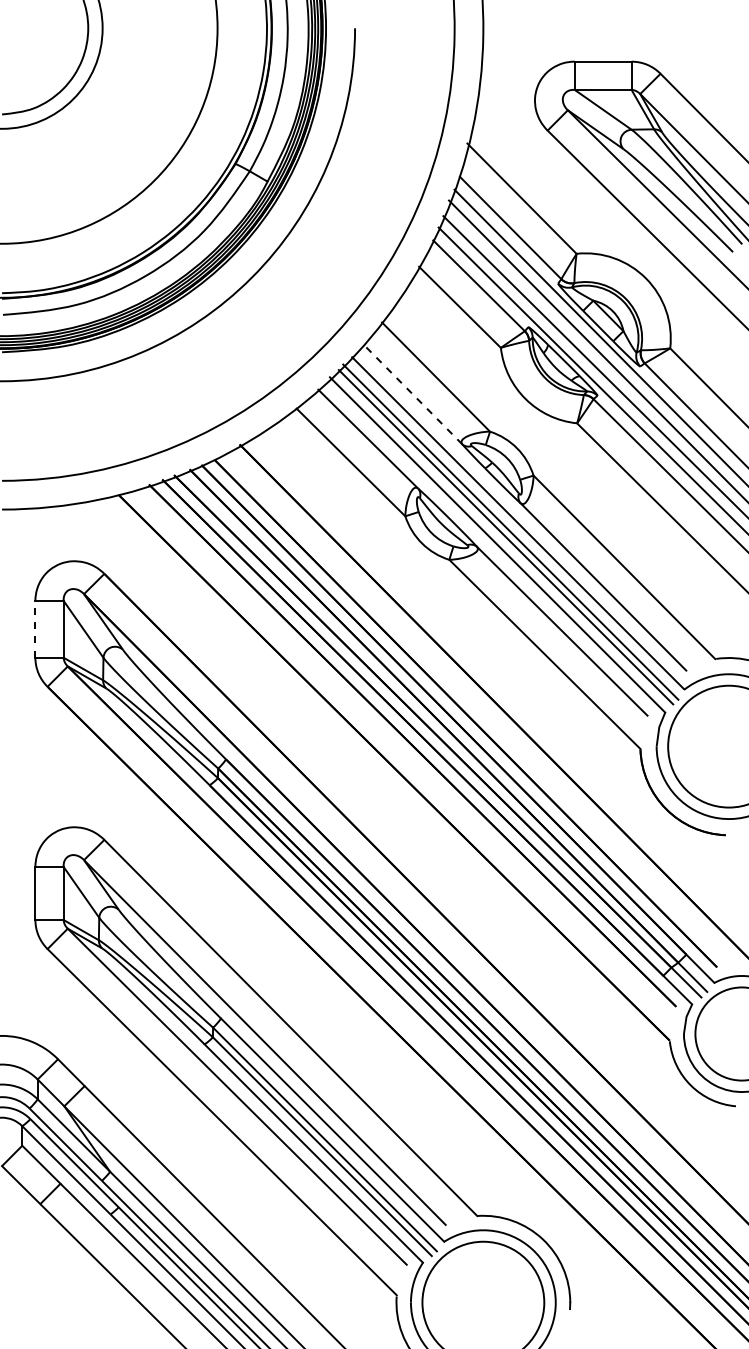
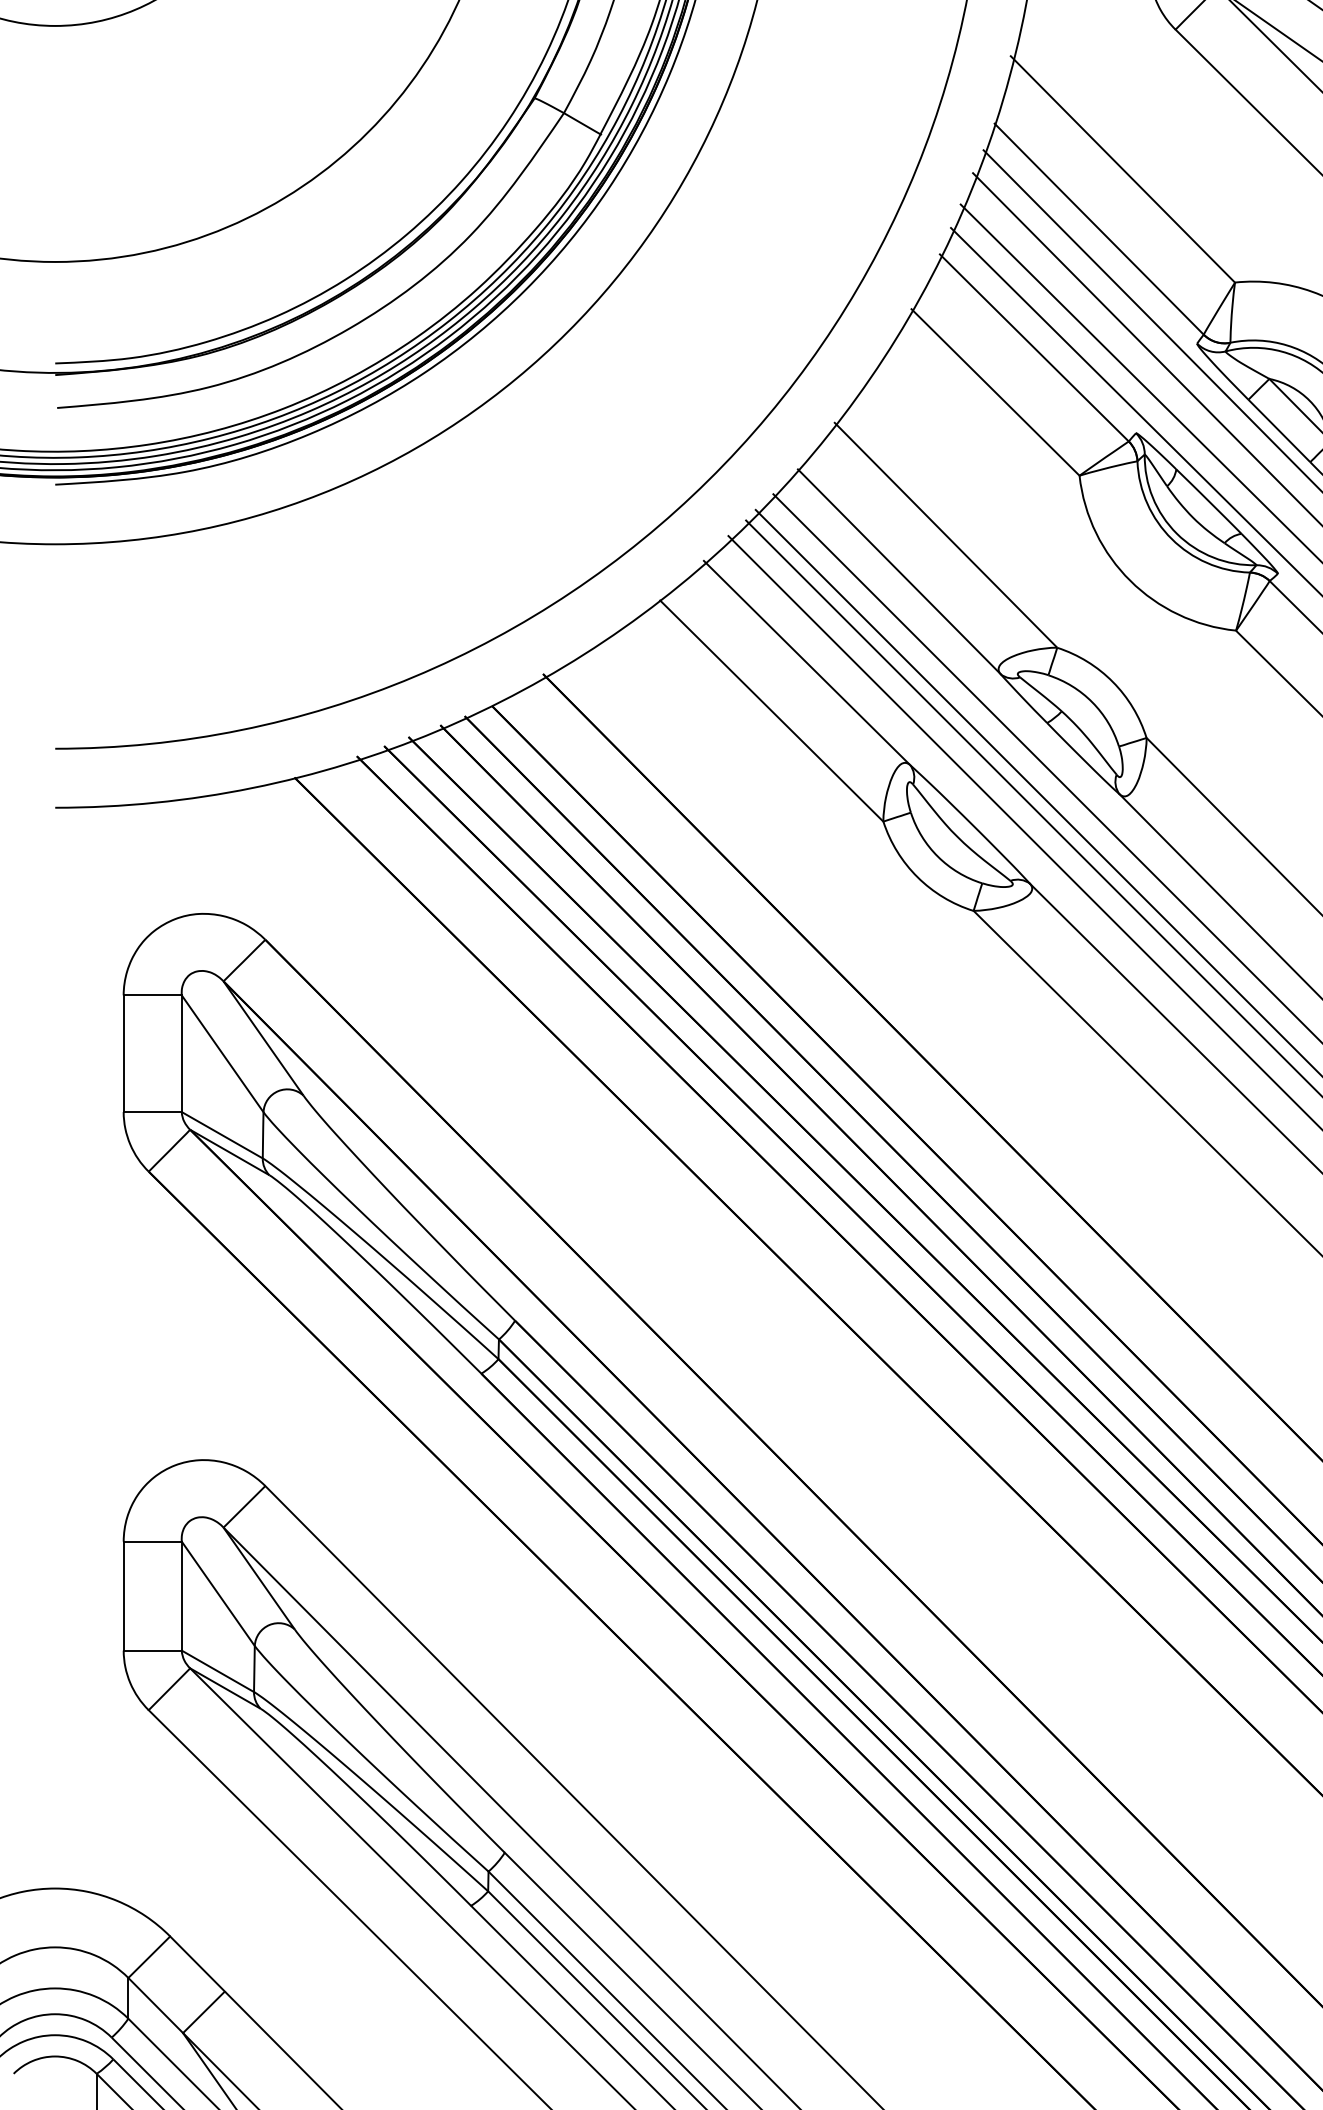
line: (412, 394) -> (898, 571), dashed -> solid
line: (35, 628) -> (123, 1051), dashed -> solid

